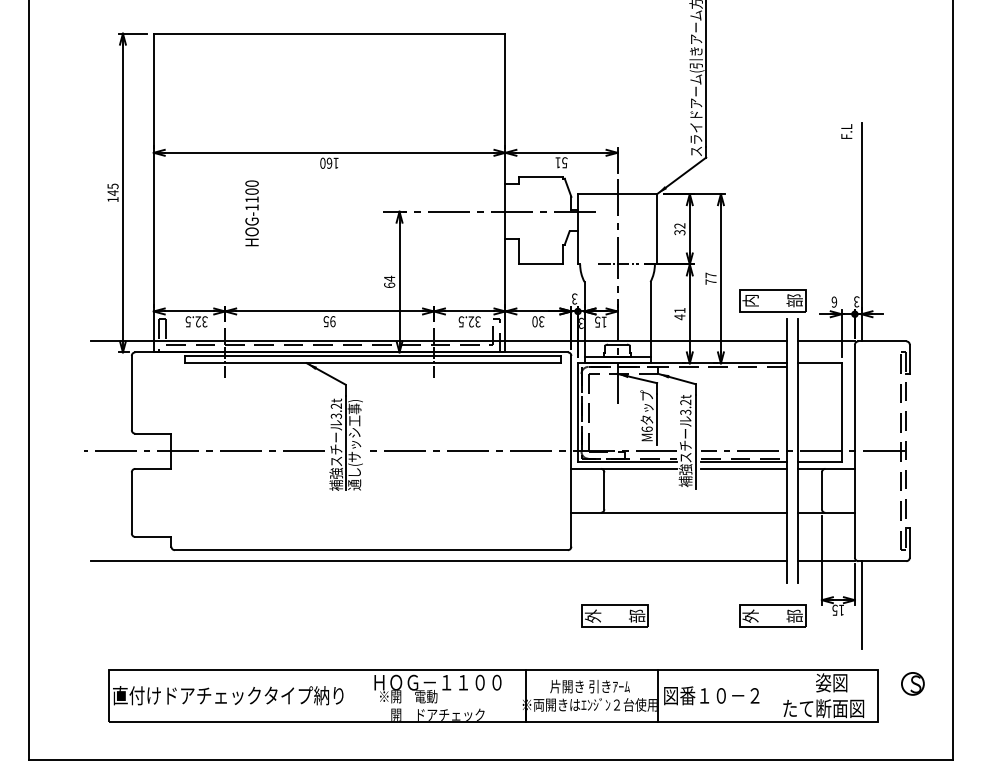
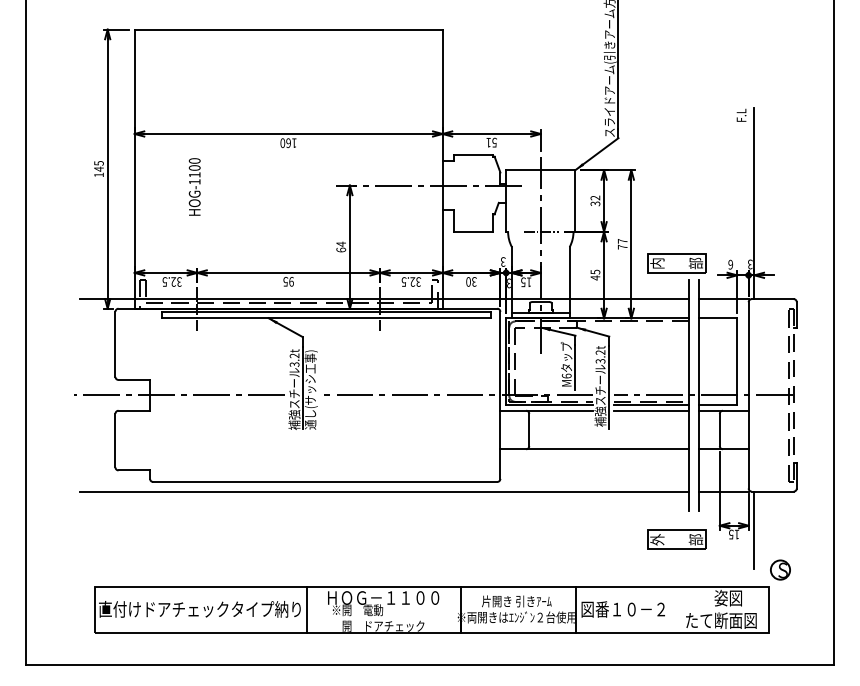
text: (251, 212) -> (194, 186), moved
text: (679, 309) -> (595, 271), 41 -> 45
part: (614, 615) -> (538, 539), removed
part: (912, 683) -> (780, 569), moved
line: (349, 695) -> (306, 609), added

